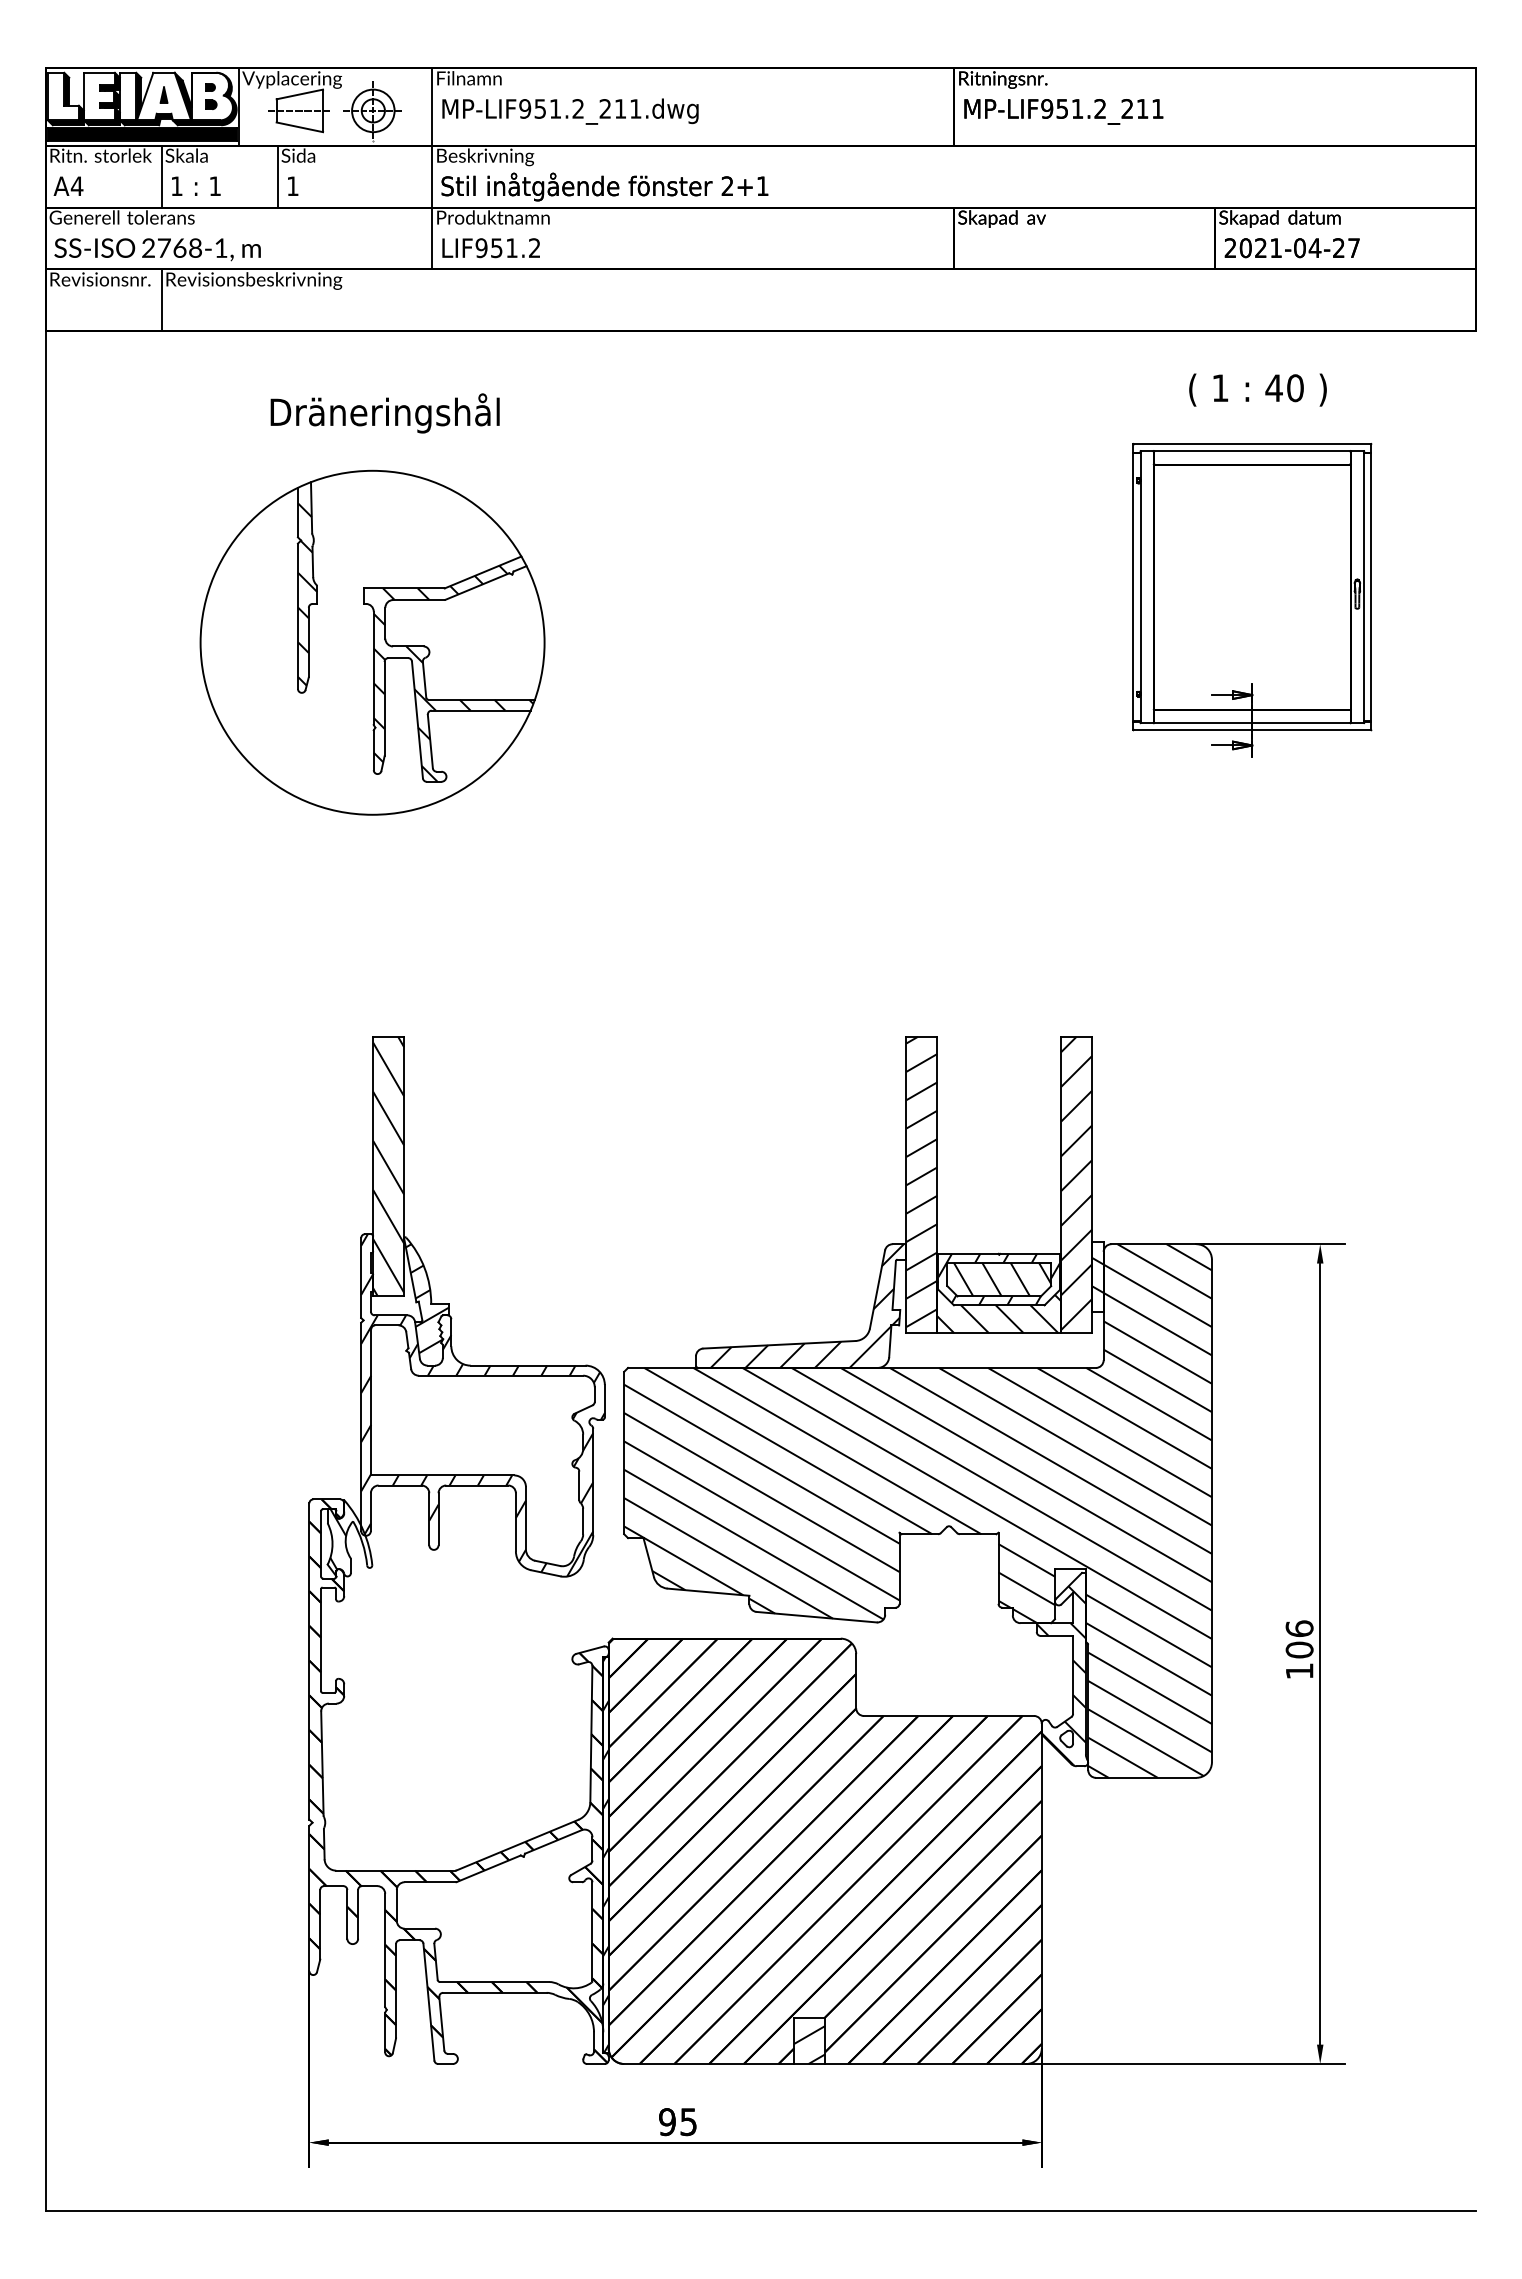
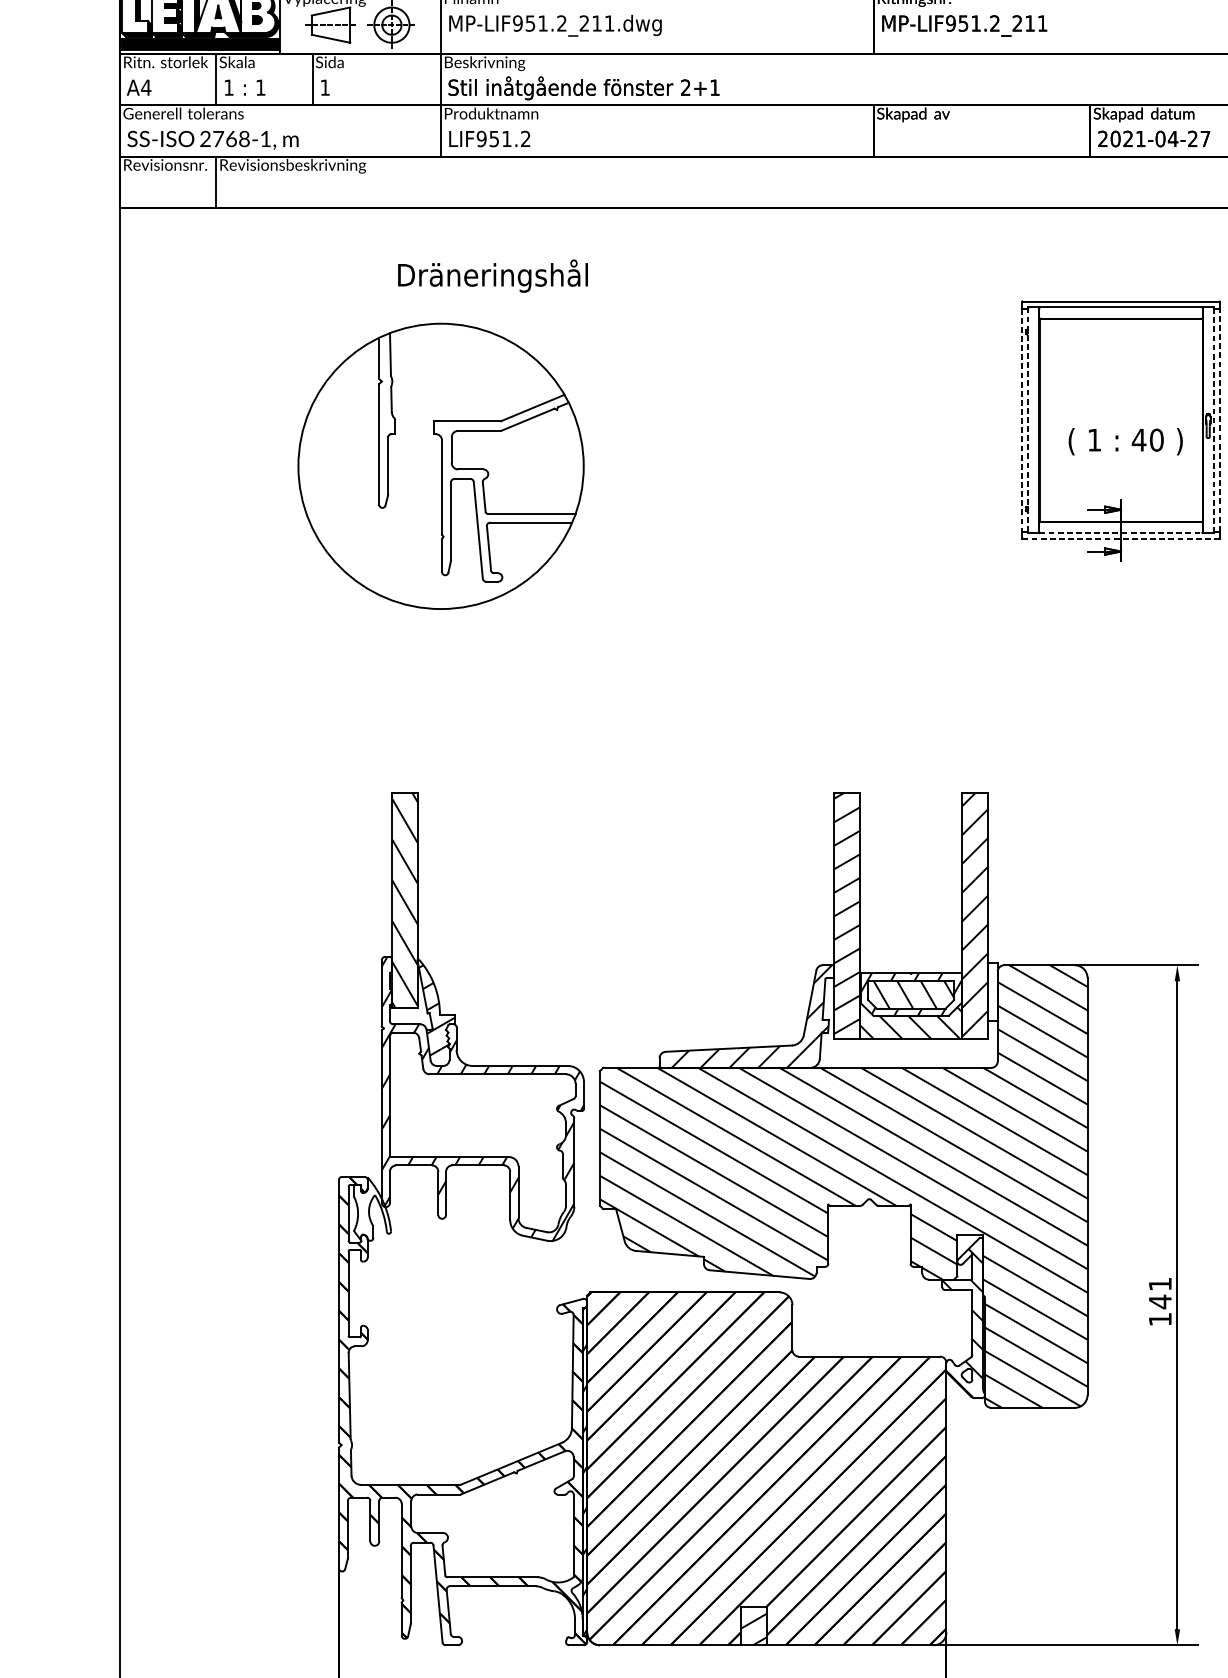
text: (1257, 389) -> (1125, 441), moved
text: (384, 413) -> (492, 276), moved
line: (1371, 586) -> (1219, 419), solid -> dashed
line: (1133, 587) -> (1022, 420), solid -> dashed
line: (1140, 587) -> (1028, 420), solid -> dashed
line: (1364, 587) -> (1214, 420), solid -> dashed
part: (372, 642) -> (441, 466), moved
line: (1252, 723) -> (1121, 533), solid -> dashed
line: (1252, 730) -> (1121, 539), solid -> dashed
hatch: (1097, 1274) -> (992, 990), removed
hatch: (338, 1539) -> (363, 1210), removed
text: (1299, 1639) -> (1160, 1293), 106 -> 141

